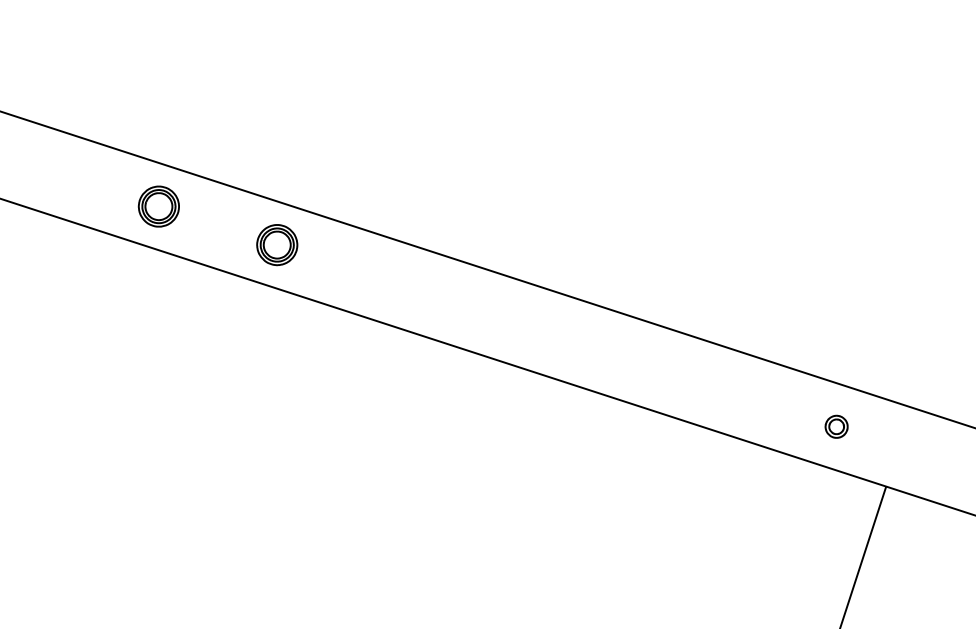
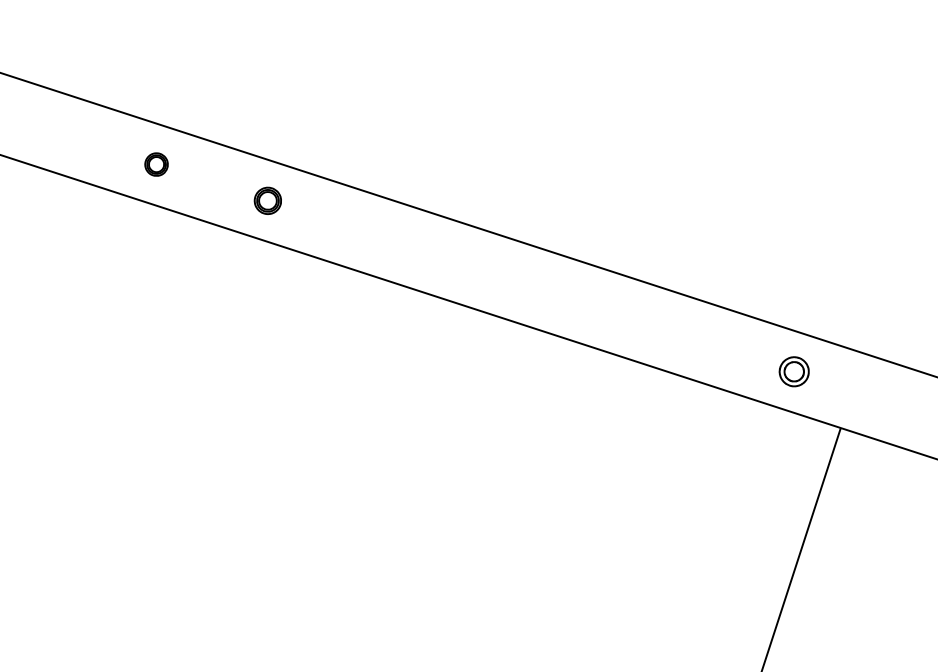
part: (158, 206) -> (156, 164), size x0.6
part: (276, 244) -> (267, 200), size x0.7
part: (835, 426) -> (793, 371), size x1.4

